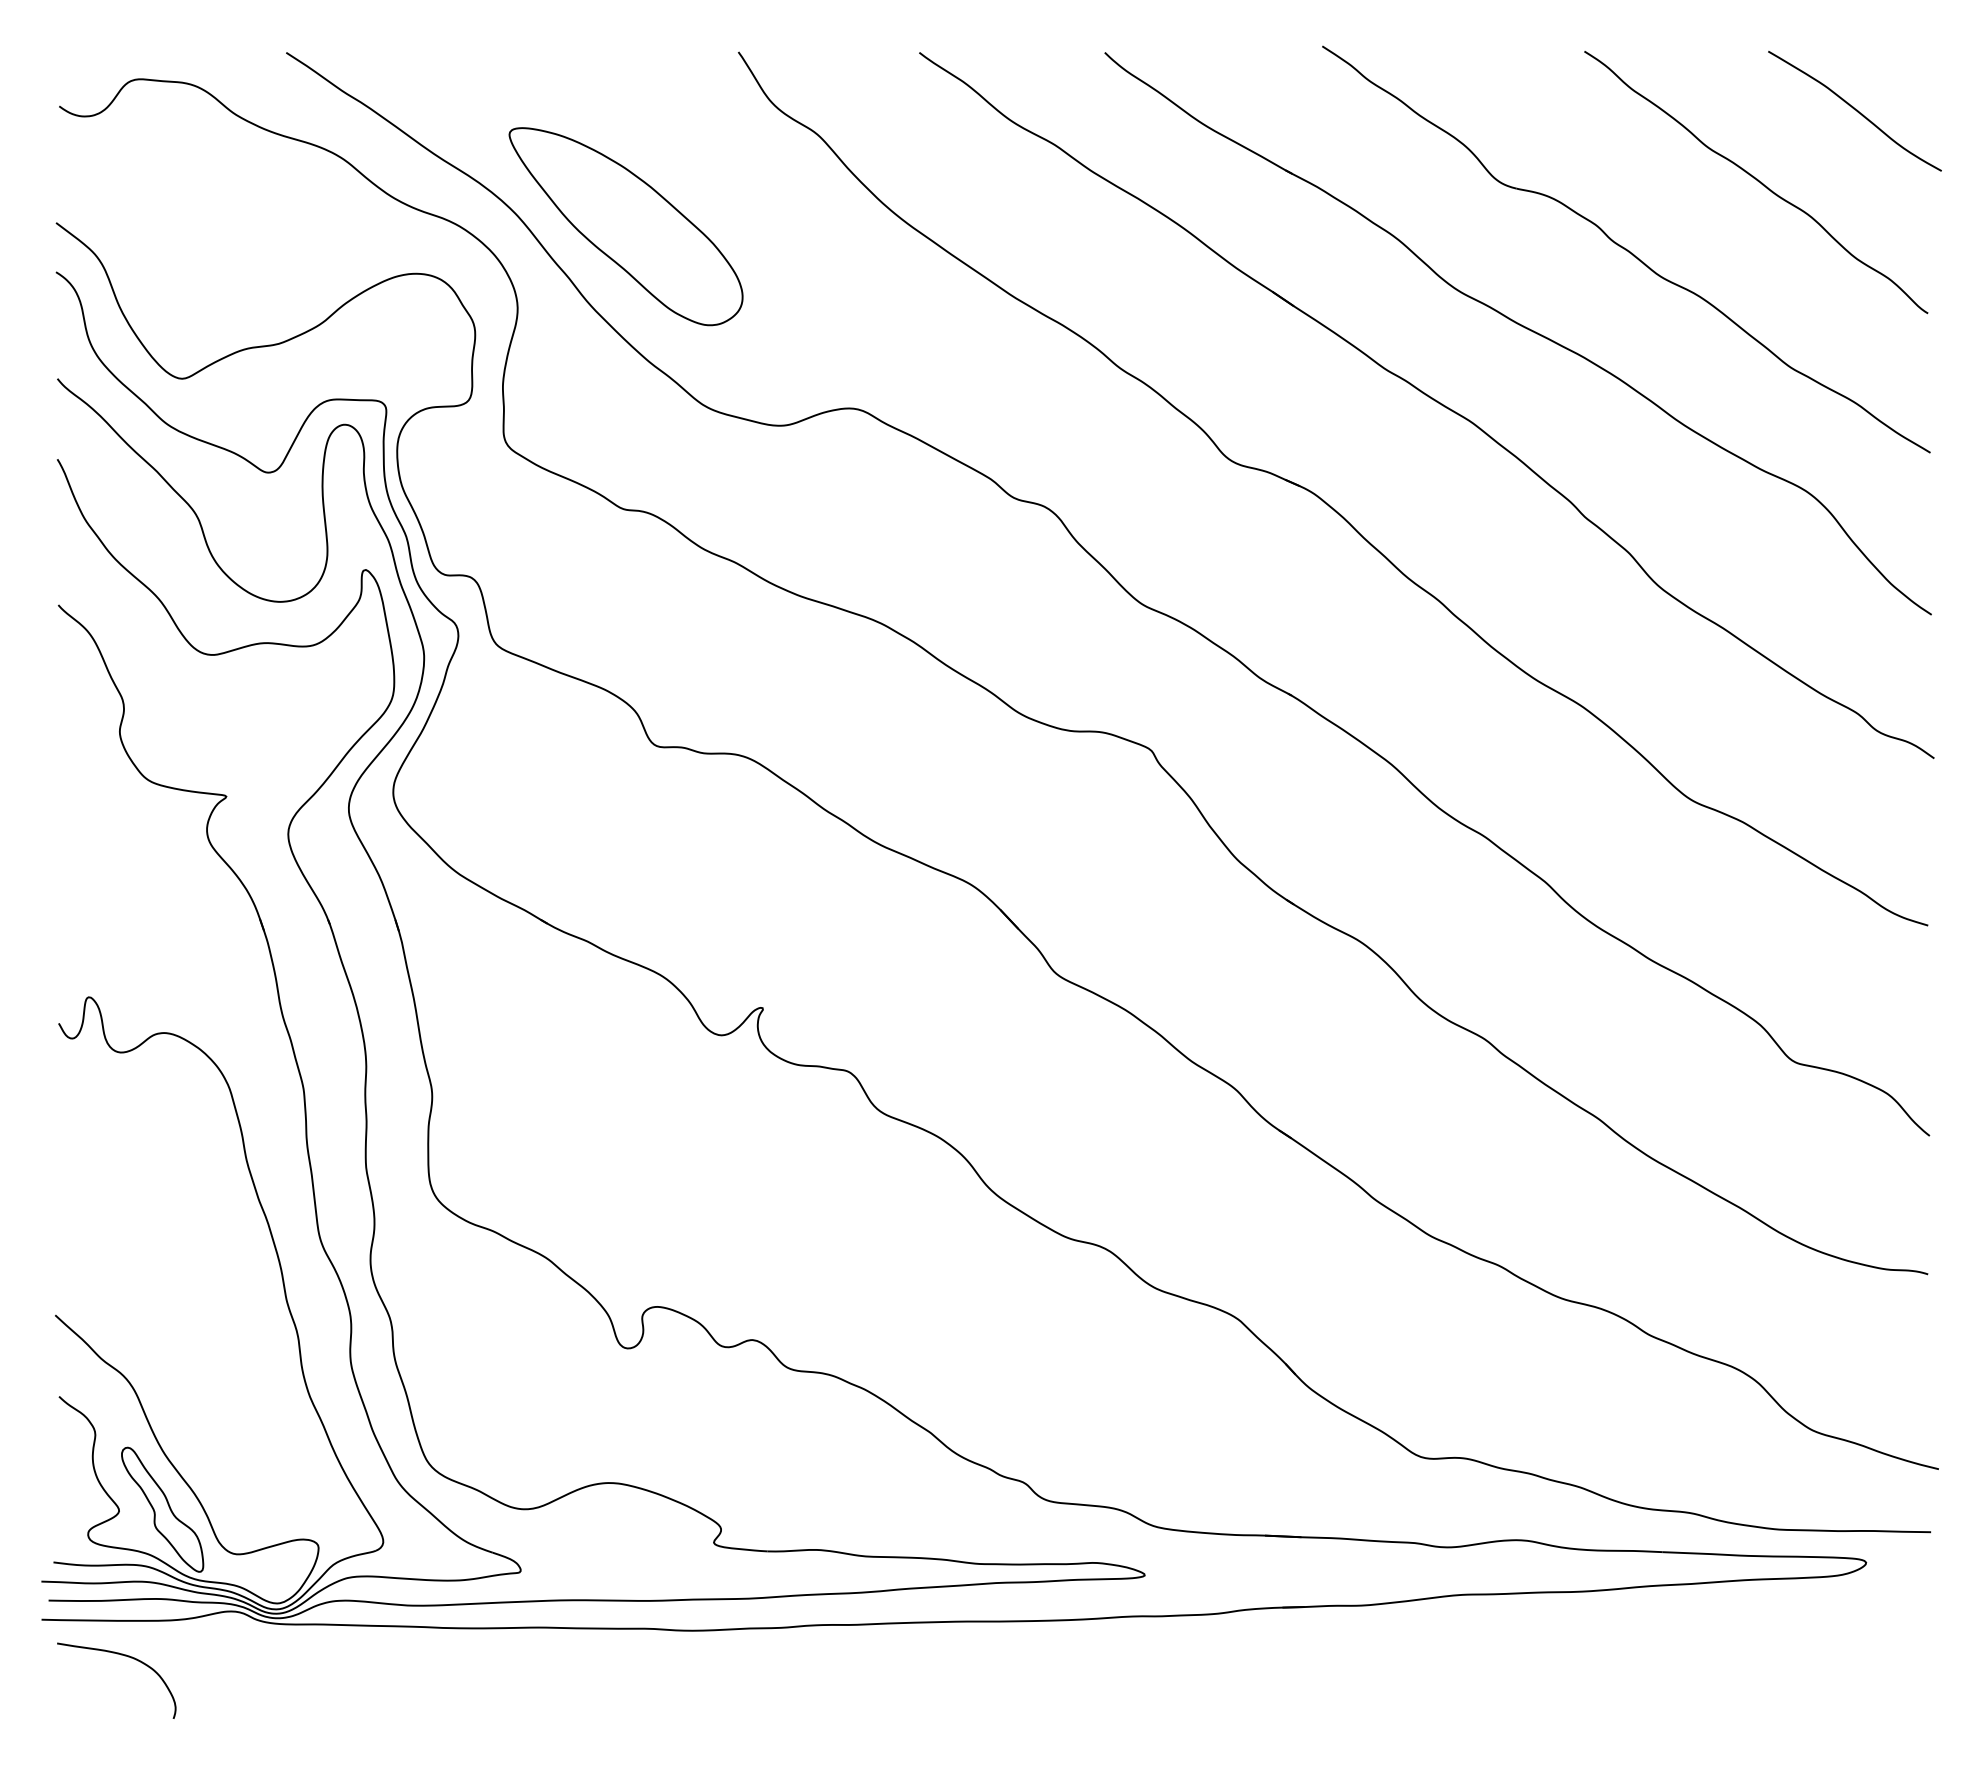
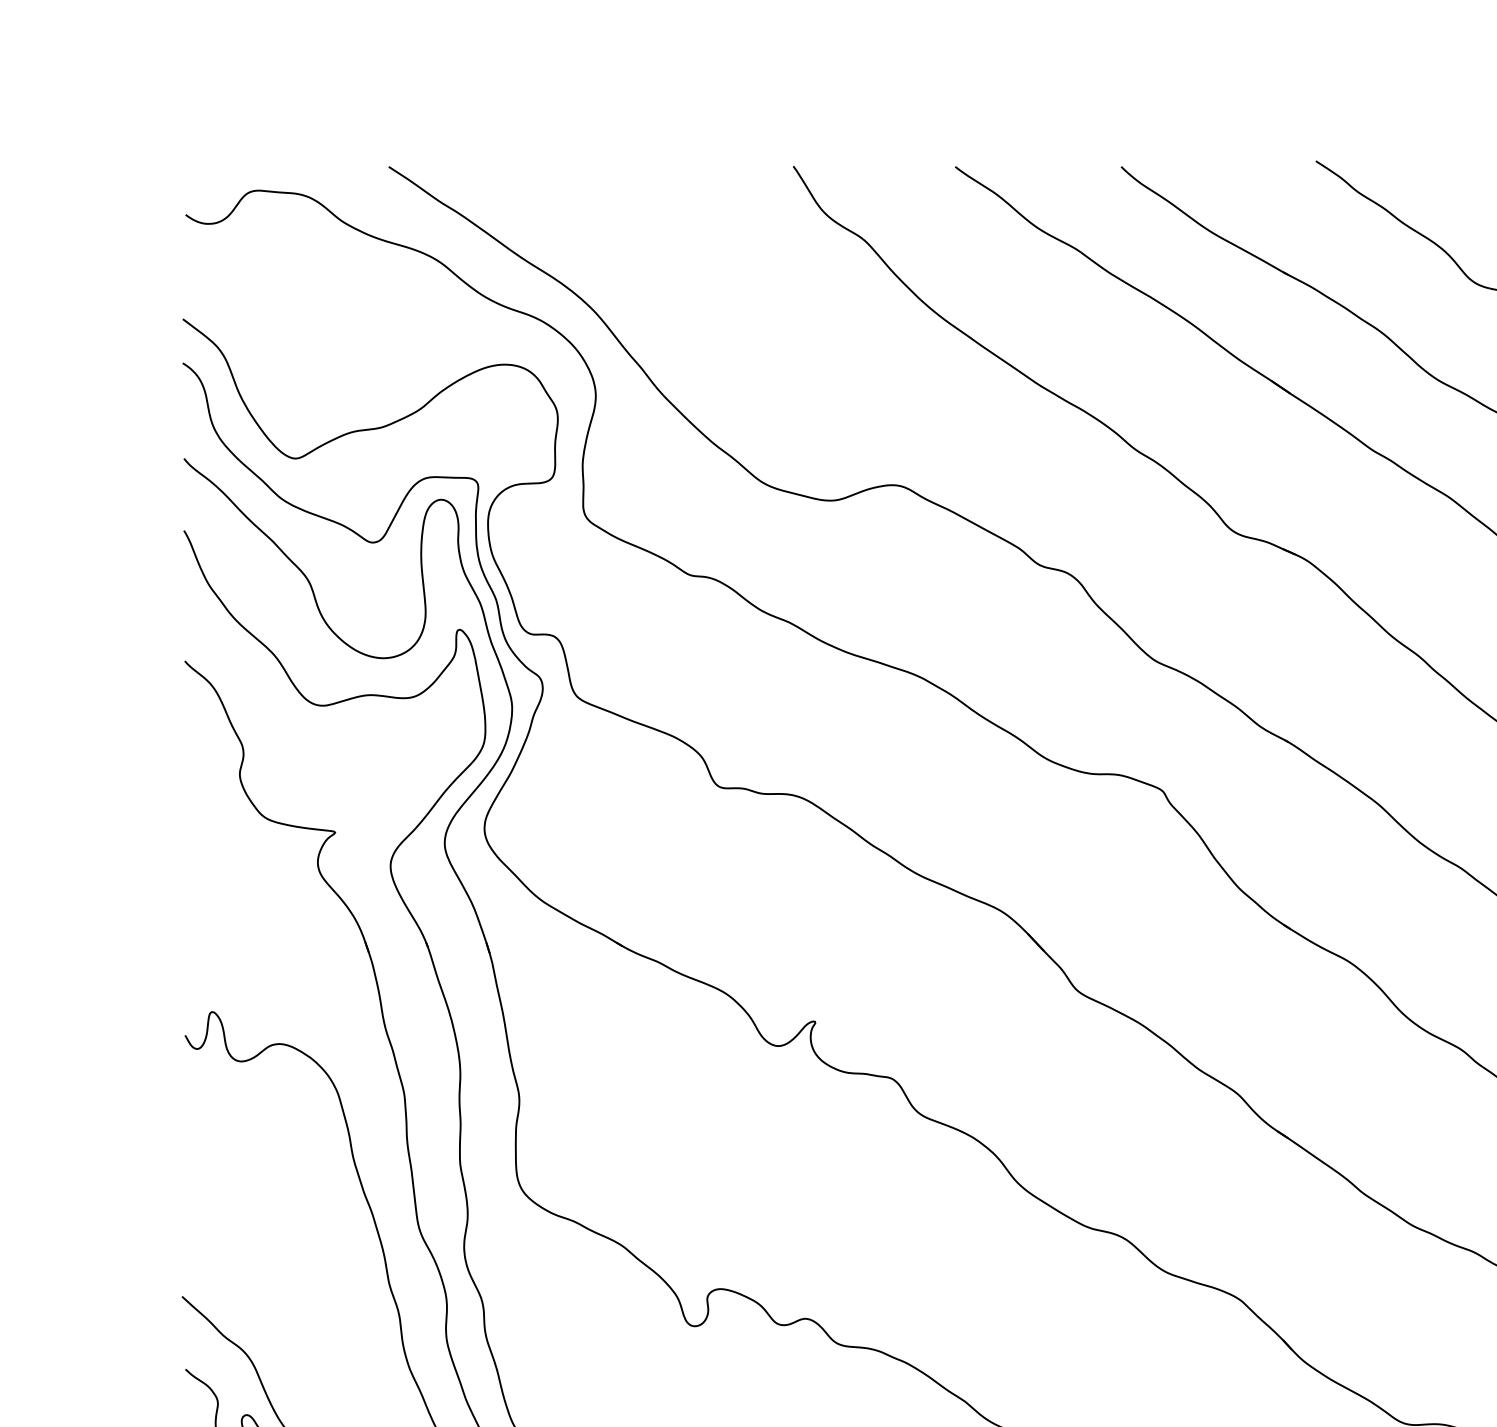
part: (625, 226) -> (692, 322), removed

